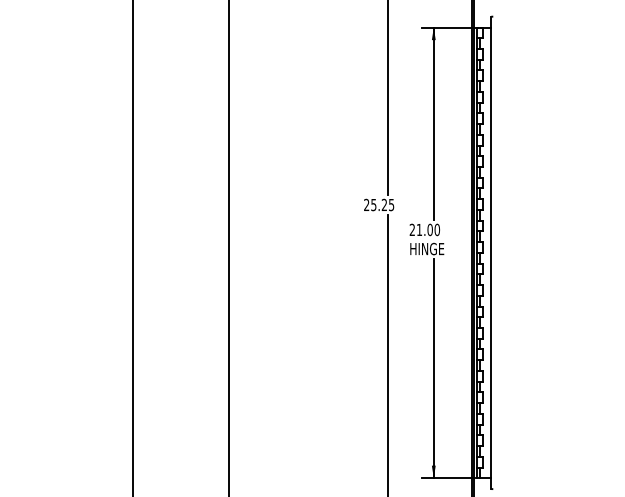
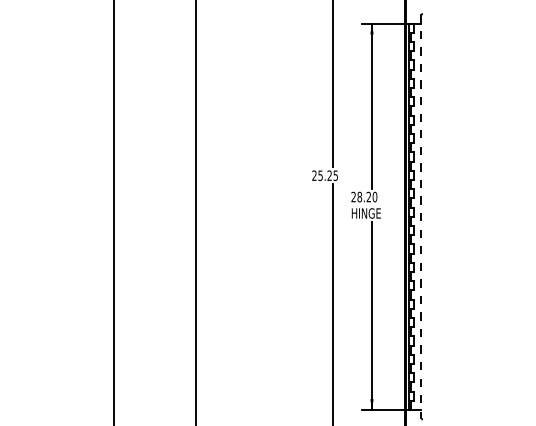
text: (425, 229) -> (364, 196), 21.00 -> 28.20
line: (491, 252) -> (421, 216), solid -> dashed

